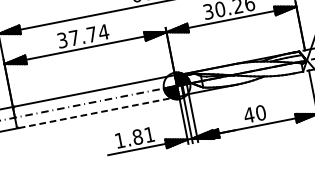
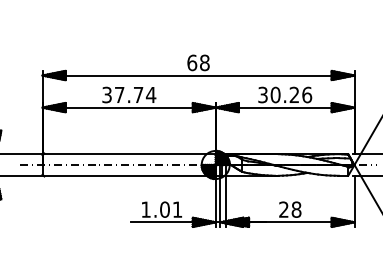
line: (99, 112) -> (130, 176), dashed -> solid
text: (254, 114) -> (289, 209), 40 -> 28
text: (137, 136) -> (164, 209), 1.81 -> 1.01

